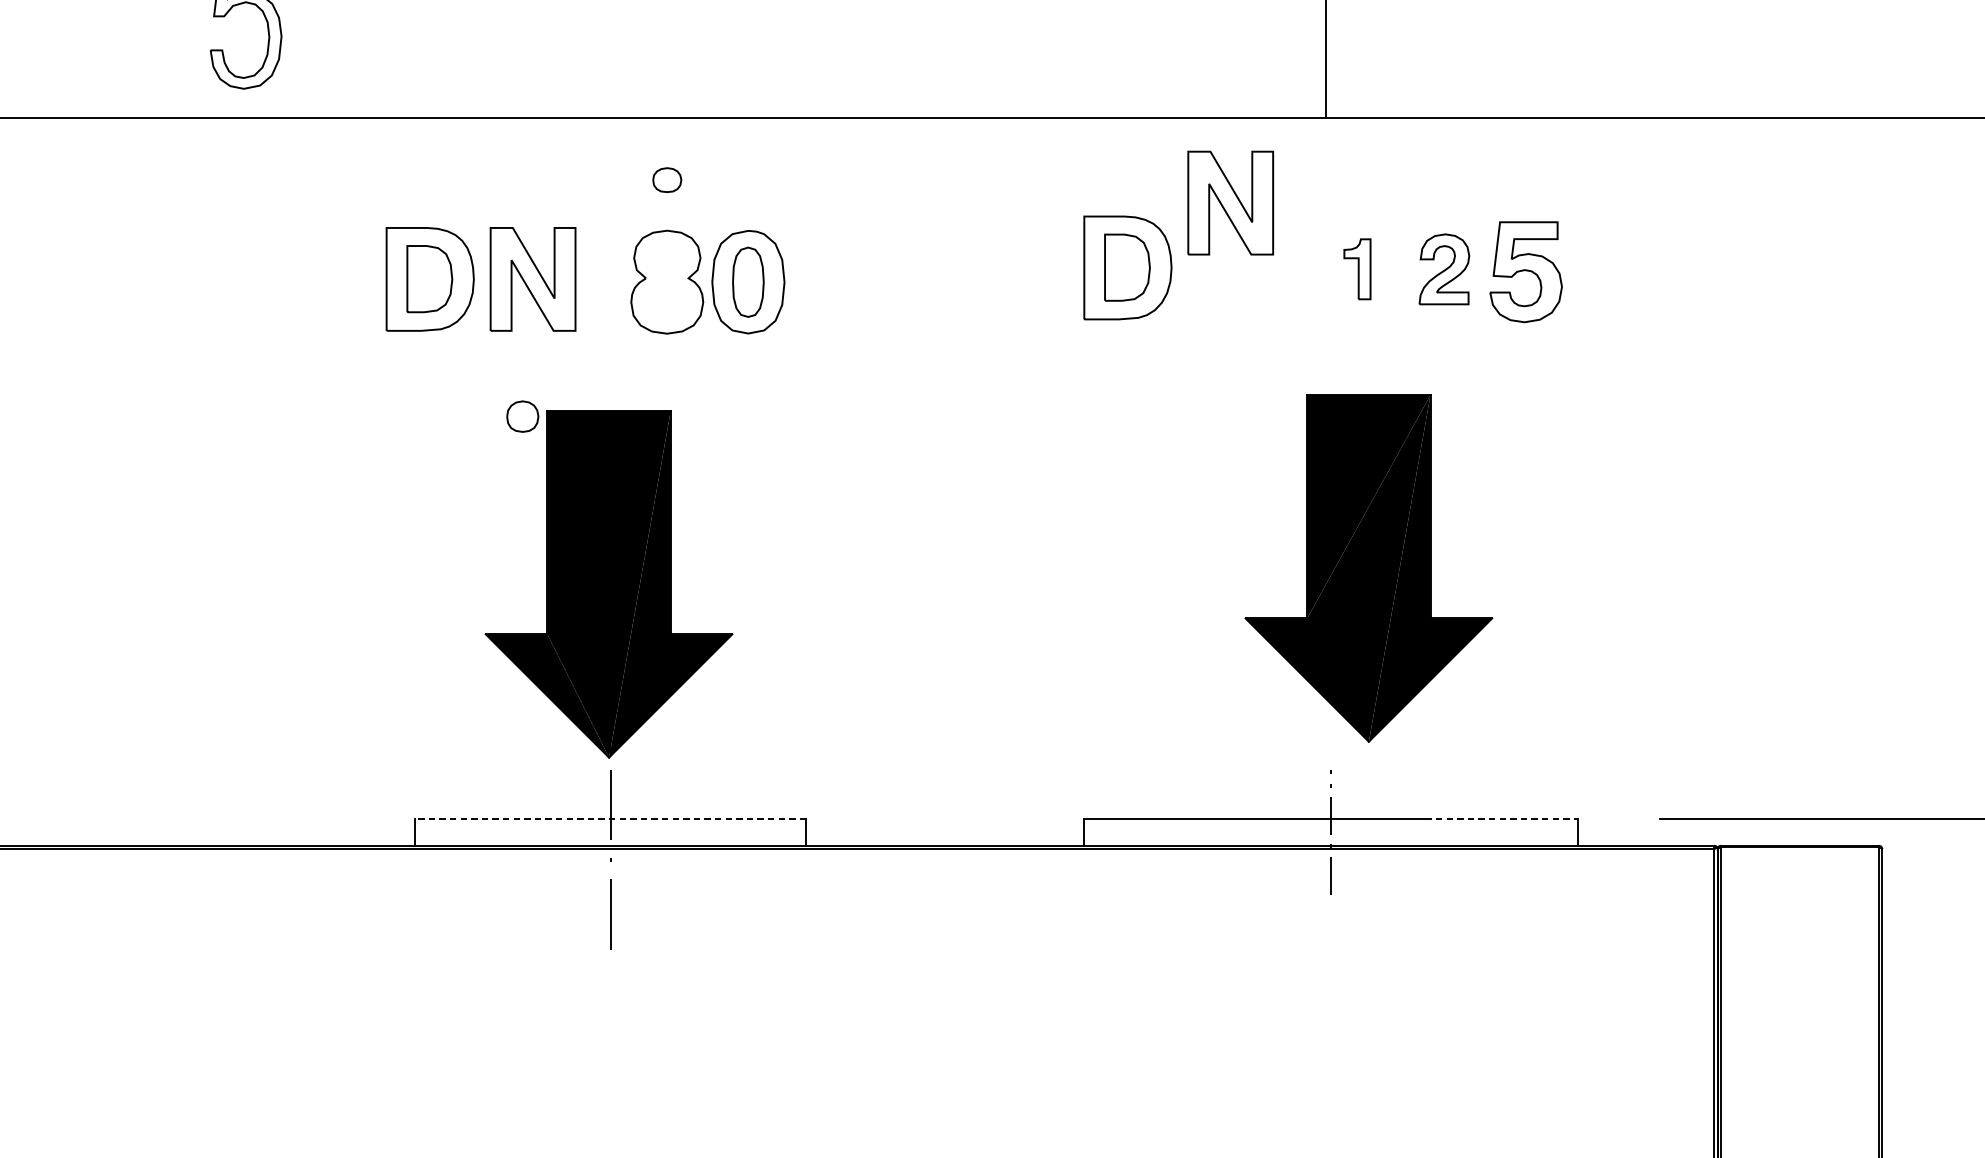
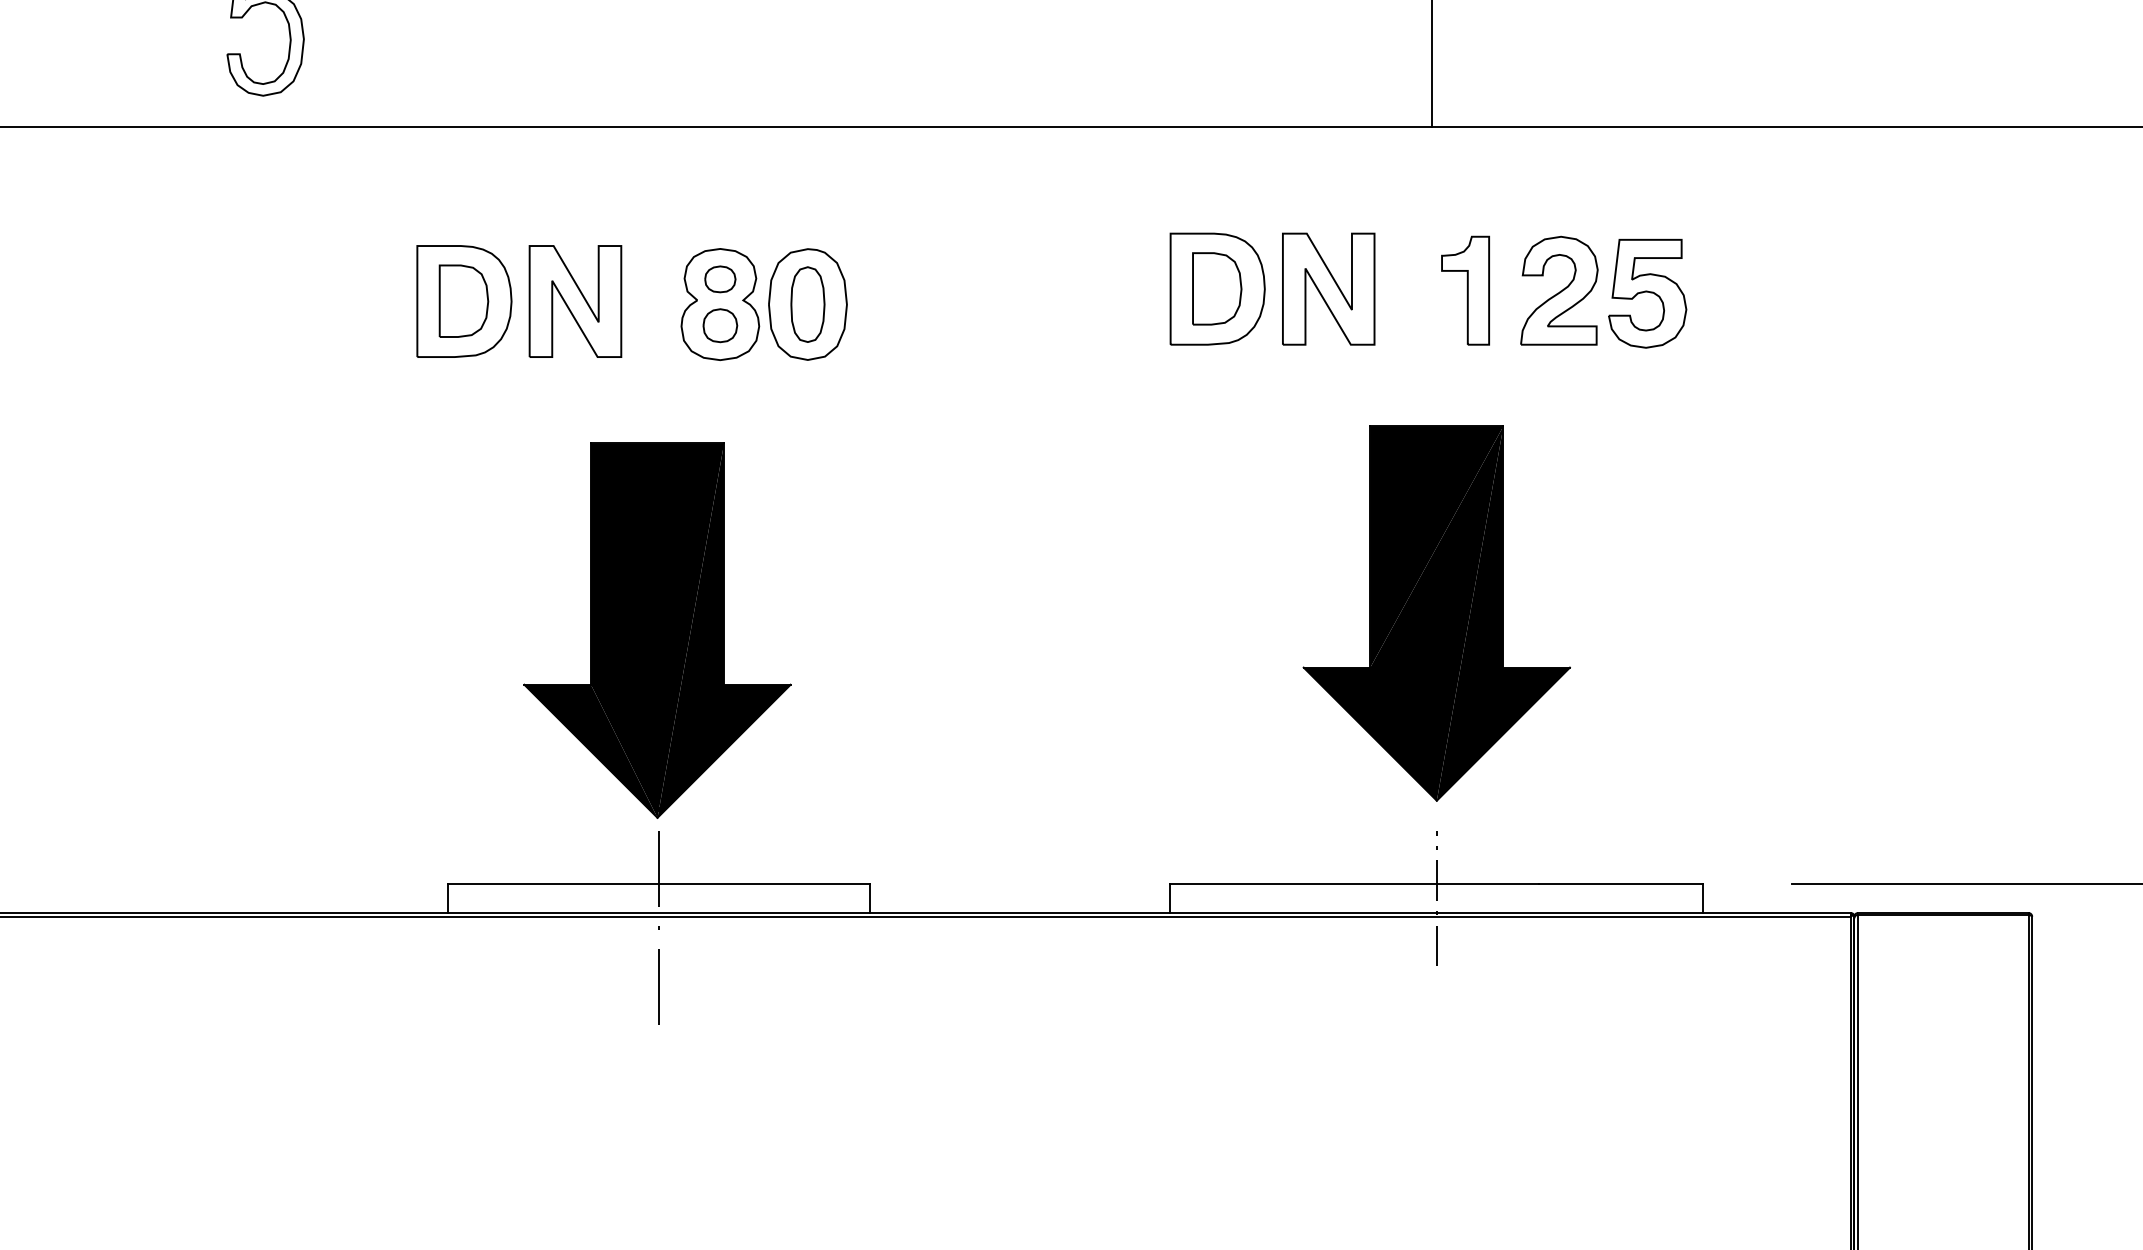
part: (667, 180) -> (720, 279), moved
part: (1230, 202) -> (1328, 288), moved
part: (1357, 269) -> (1465, 290), size x1.67
part: (1444, 269) -> (1559, 290), size x1.43
part: (522, 416) -> (720, 325), moved
part: (1368, 568) -> (1436, 613), moved
line: (609, 819) -> (658, 884), dashed -> solid
line: (1501, 819) -> (1621, 884), dashed -> solid

